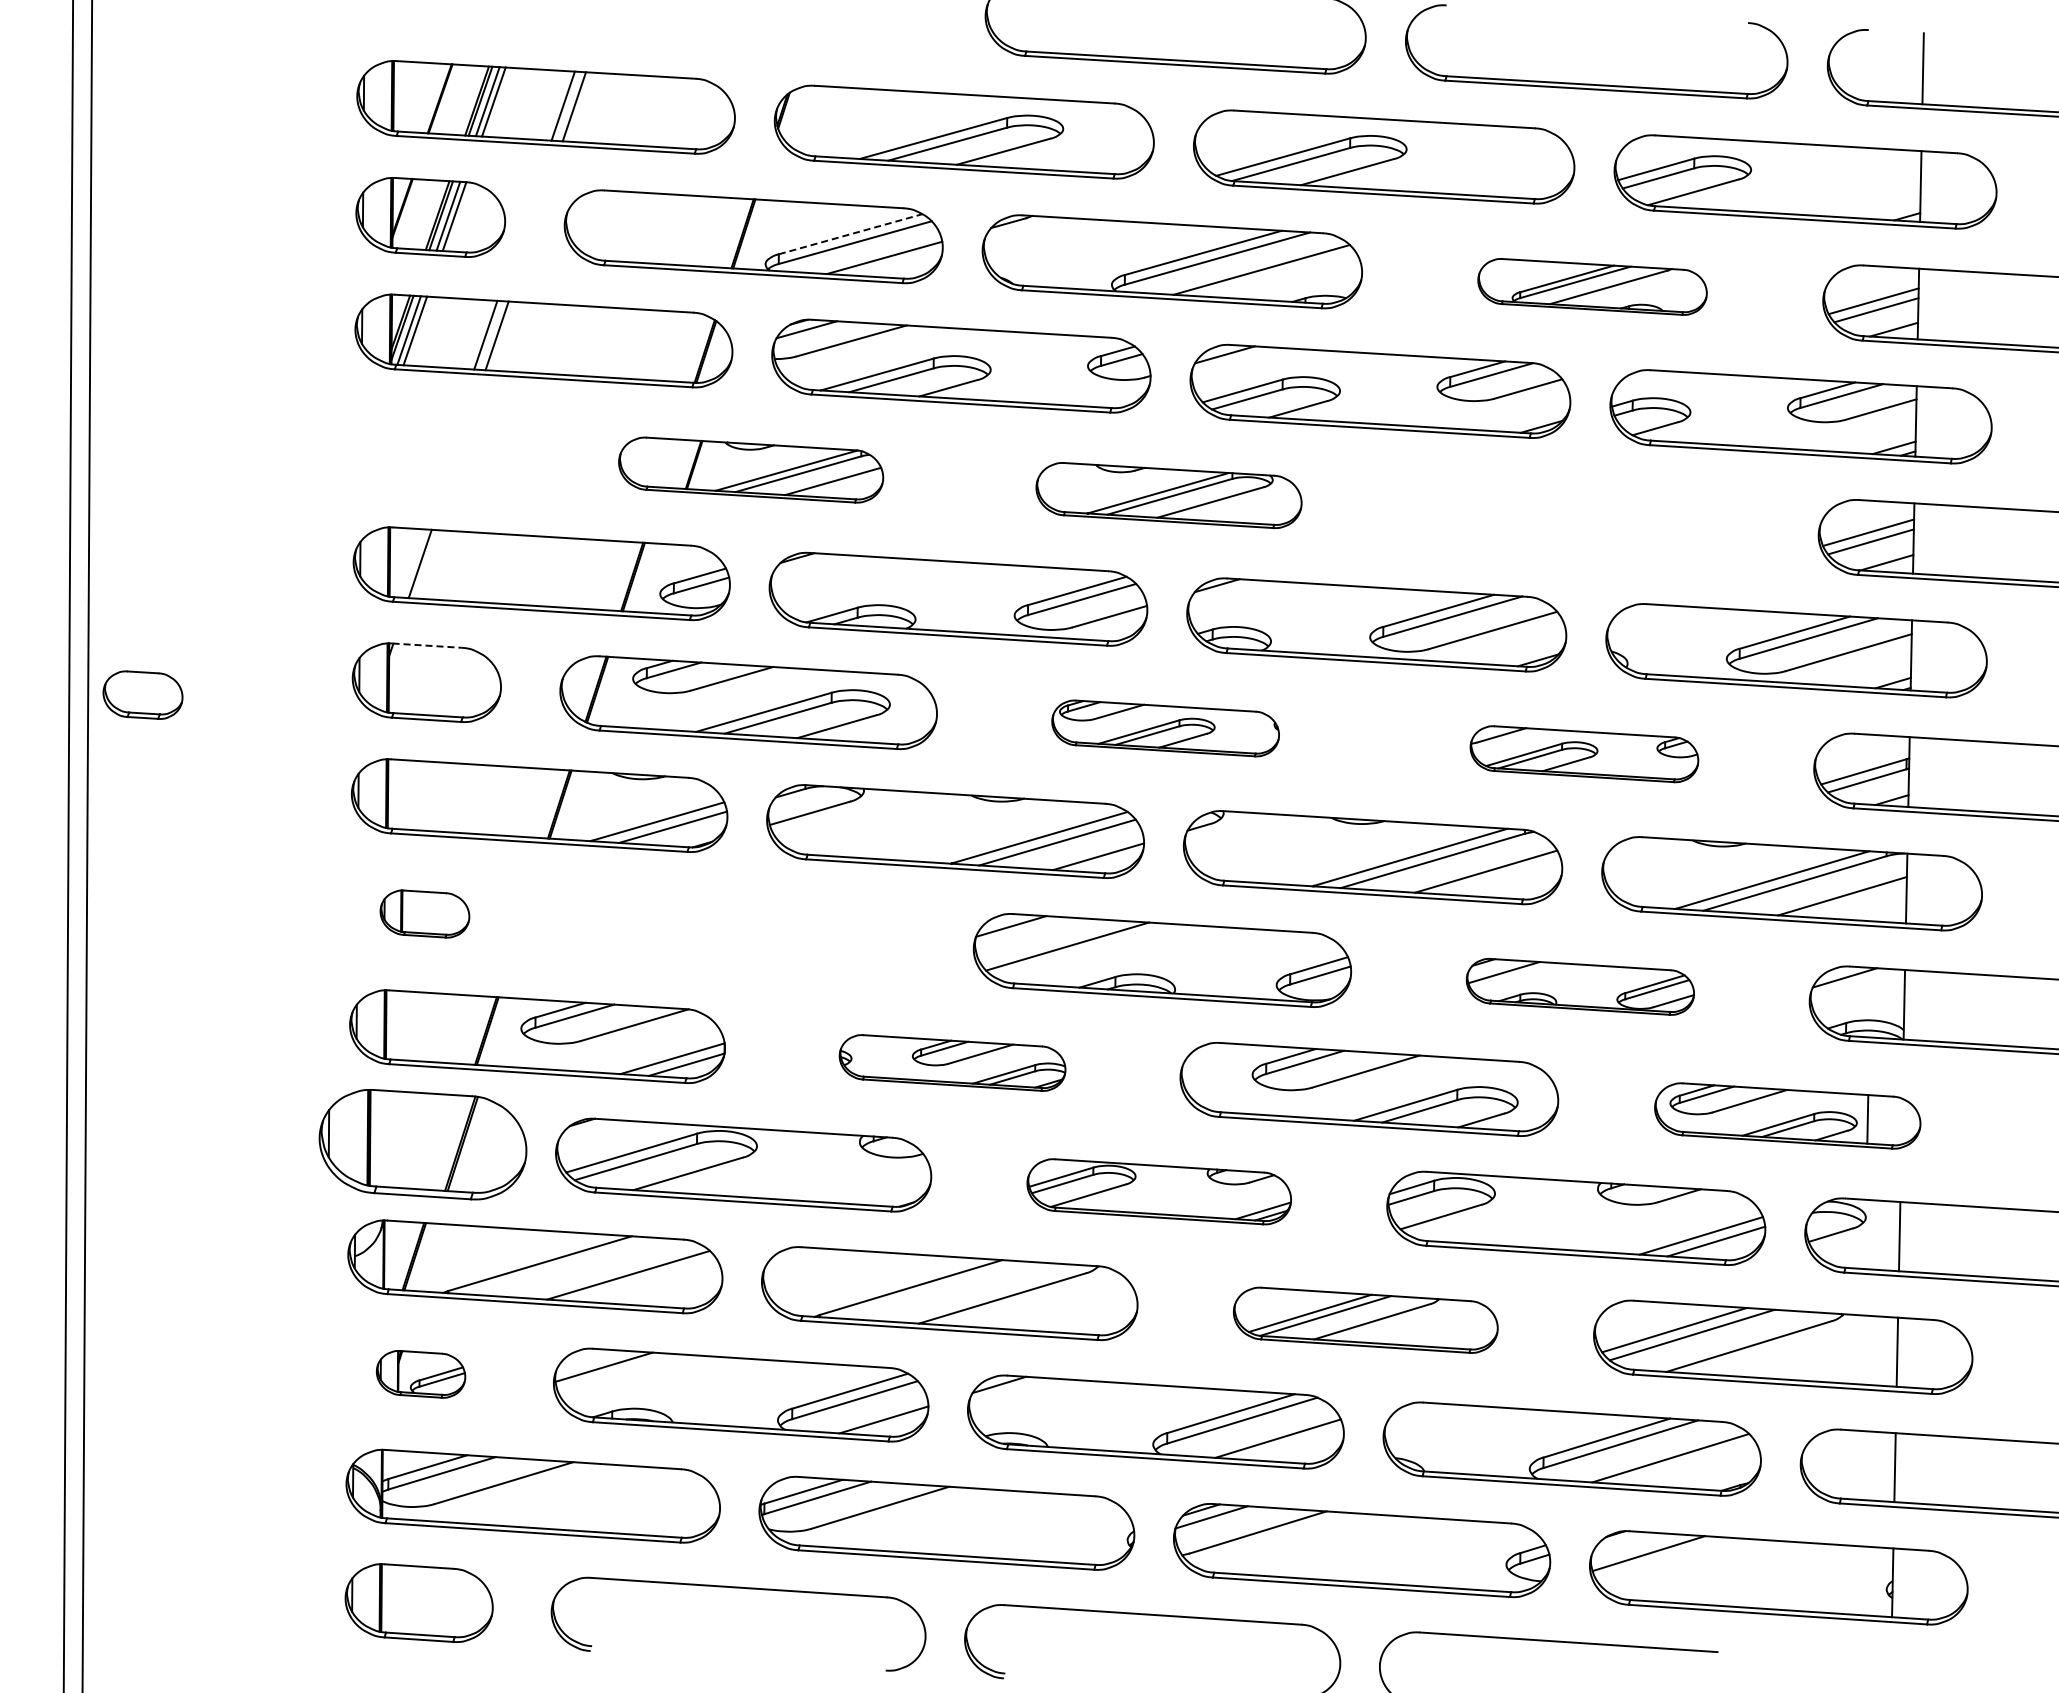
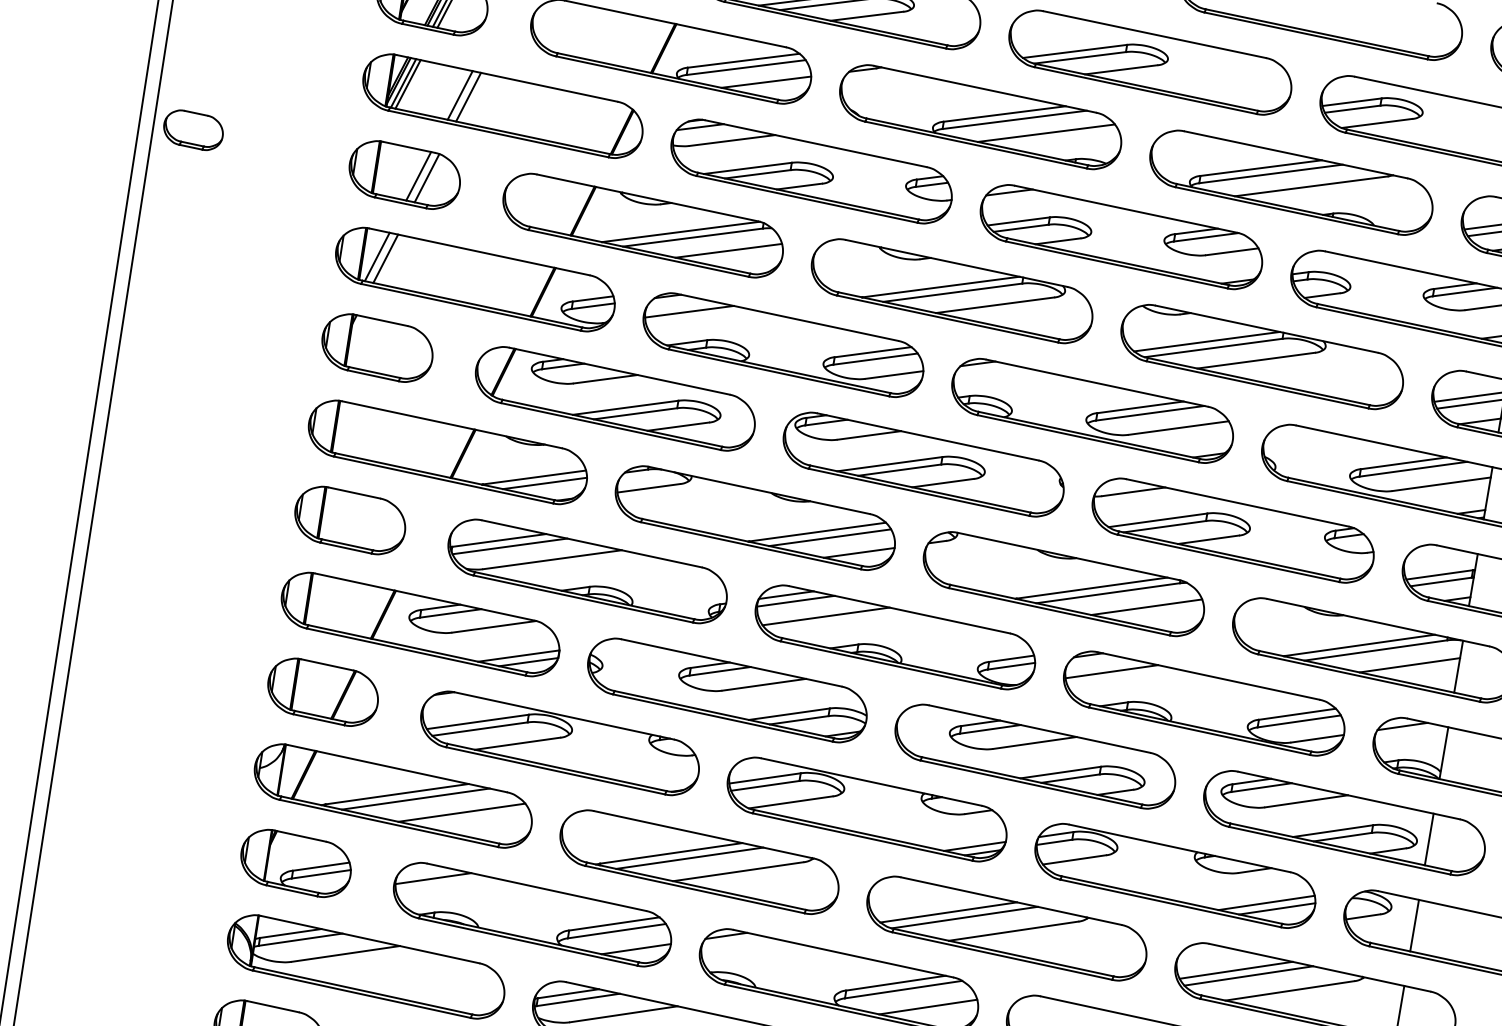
line: (850, 234) -> (743, 60), dashed -> solid
part: (1592, 286) -> (1291, 182), size x1.67
part: (428, 450) -> (404, 175), added
part: (750, 469) -> (642, 225), size x1.43
part: (1168, 495) -> (951, 291), size x1.43
part: (1588, 520) -> (1262, 356), added
line: (408, 563) -> (377, 257), added
line: (828, 573) -> (689, 311), added
line: (427, 645) -> (382, 320), dashed -> solid
part: (142, 694) -> (193, 129), moved
part: (1165, 728) -> (923, 464), size x1.67
part: (1584, 753) -> (1233, 530), size x1.67
part: (424, 913) -> (349, 520), size x1.67
line: (1024, 932) -> (795, 601), added
part: (745, 934) -> (587, 571), added
part: (1580, 986) -> (1204, 703), size x1.67
part: (952, 1062) -> (727, 690), size x1.67
part: (1787, 1115) -> (1344, 822), size x1.43
part: (422, 1144) -> (322, 692), size x0.71
part: (1159, 1191) -> (867, 809), size x1.43
line: (565, 1266) -> (415, 799), added
line: (936, 1289) -> (690, 857), added
part: (1365, 1319) -> (1006, 927), size x1.43
part: (420, 1374) -> (295, 863), size x1.67

